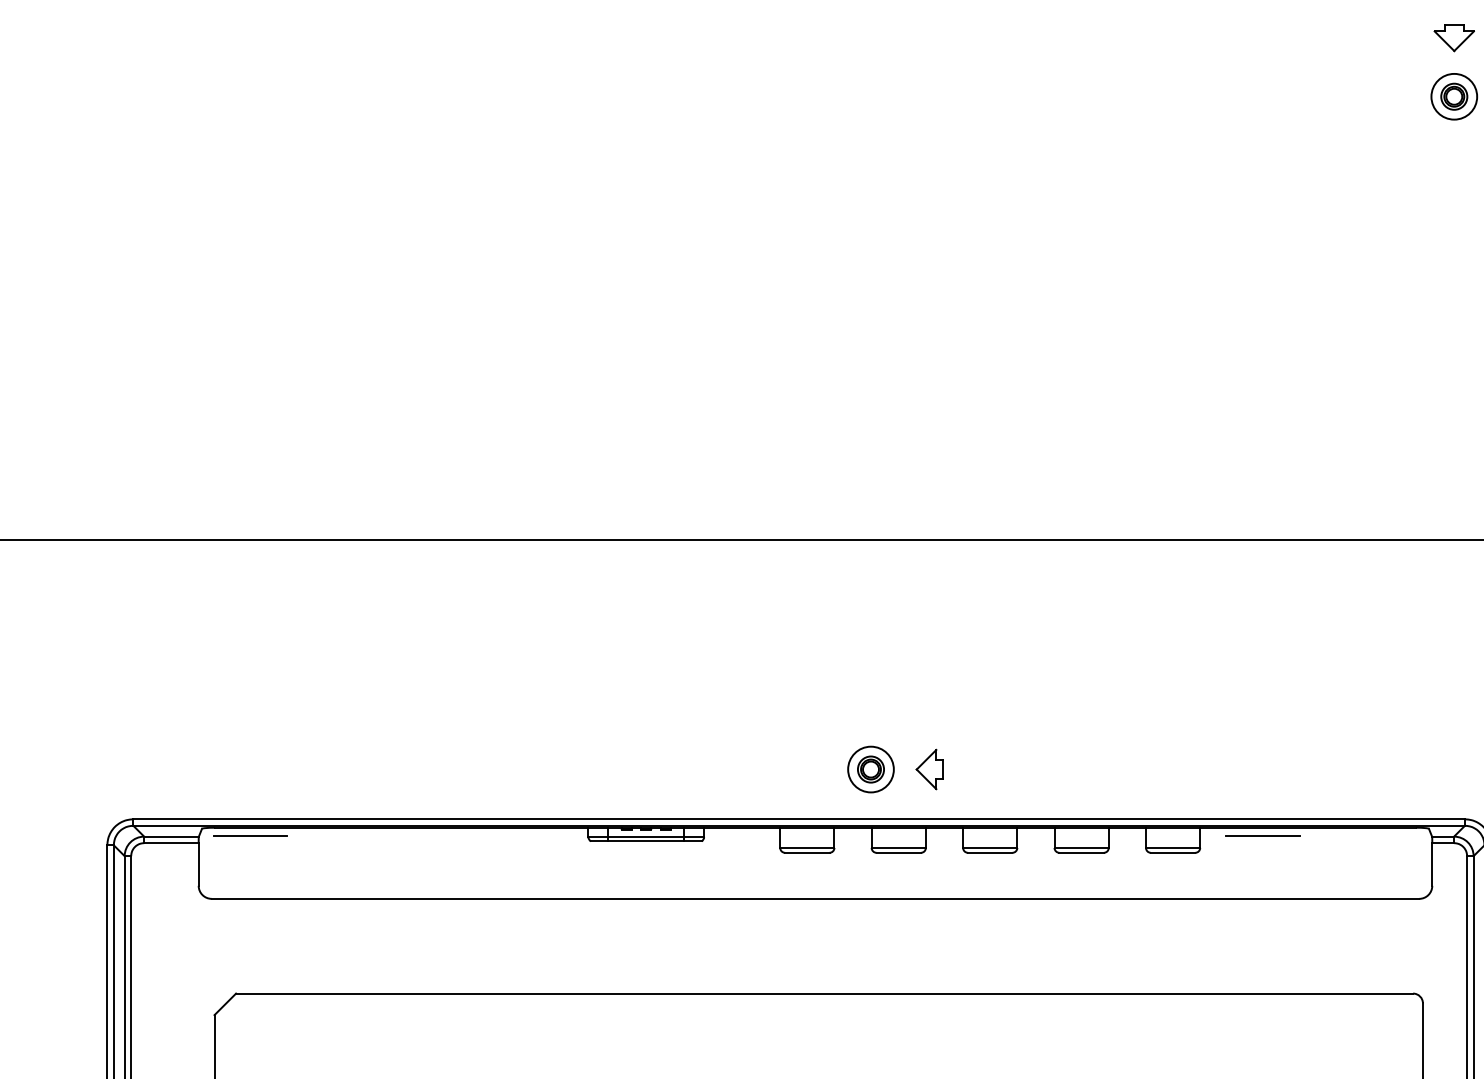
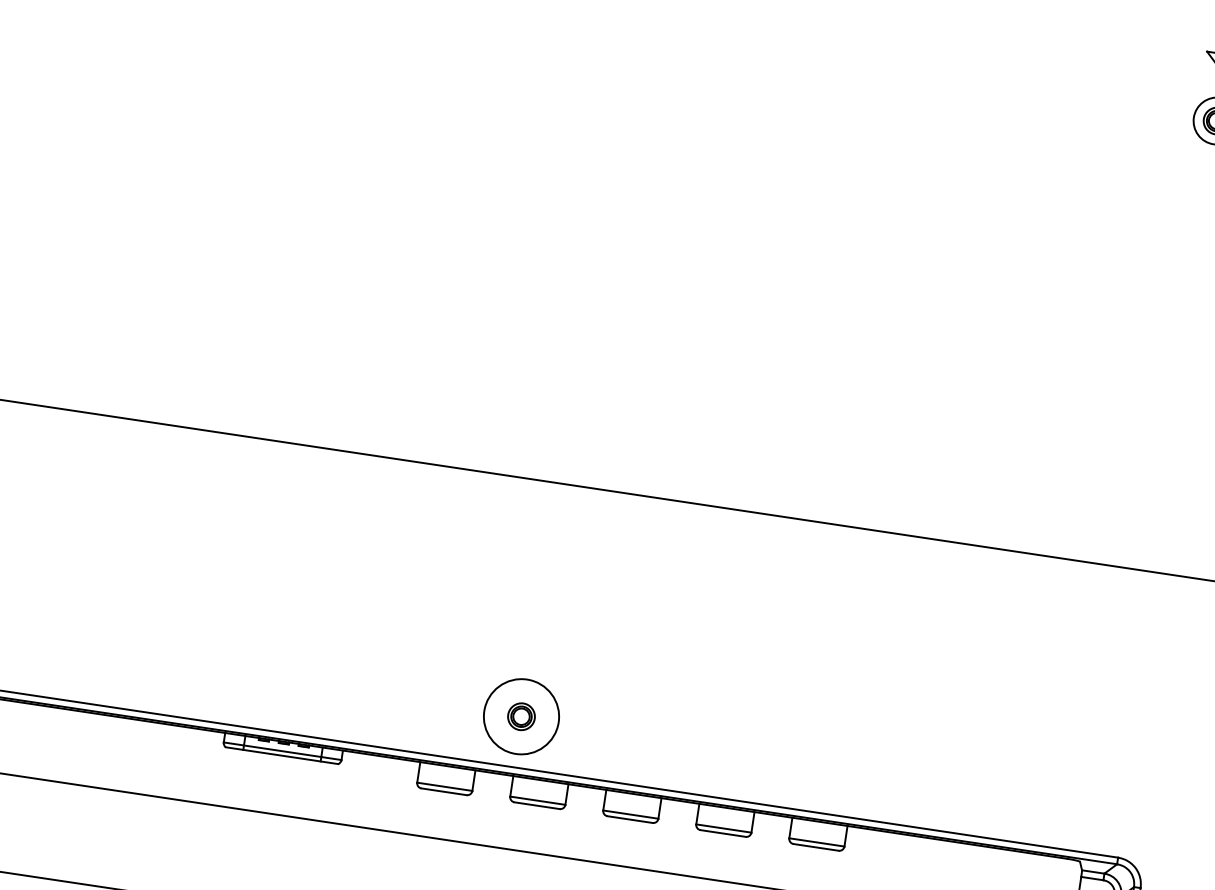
circle: (870, 769) -> (521, 716), size x1.6
part: (929, 769) -> (581, 725), removed
line: (1262, 836) -> (909, 844), removed

